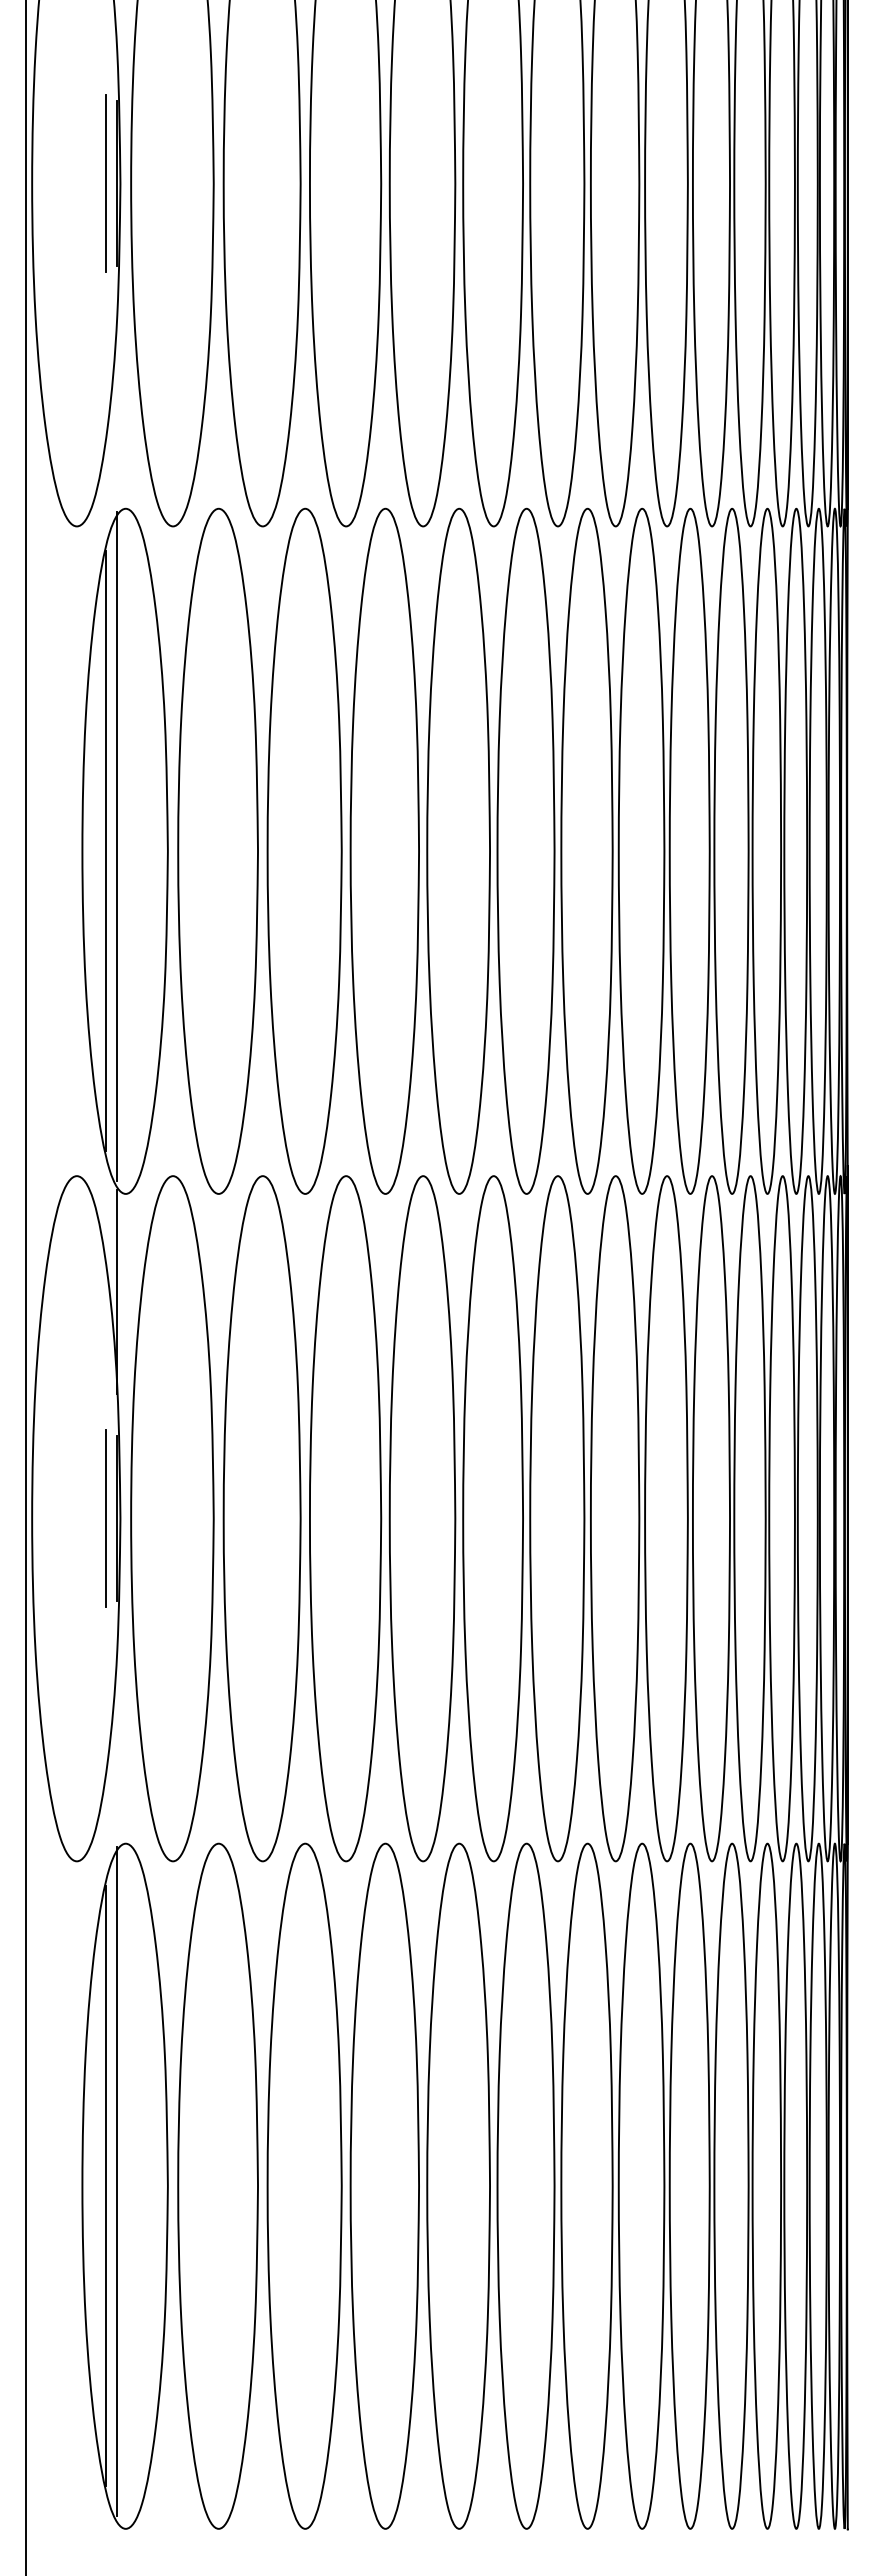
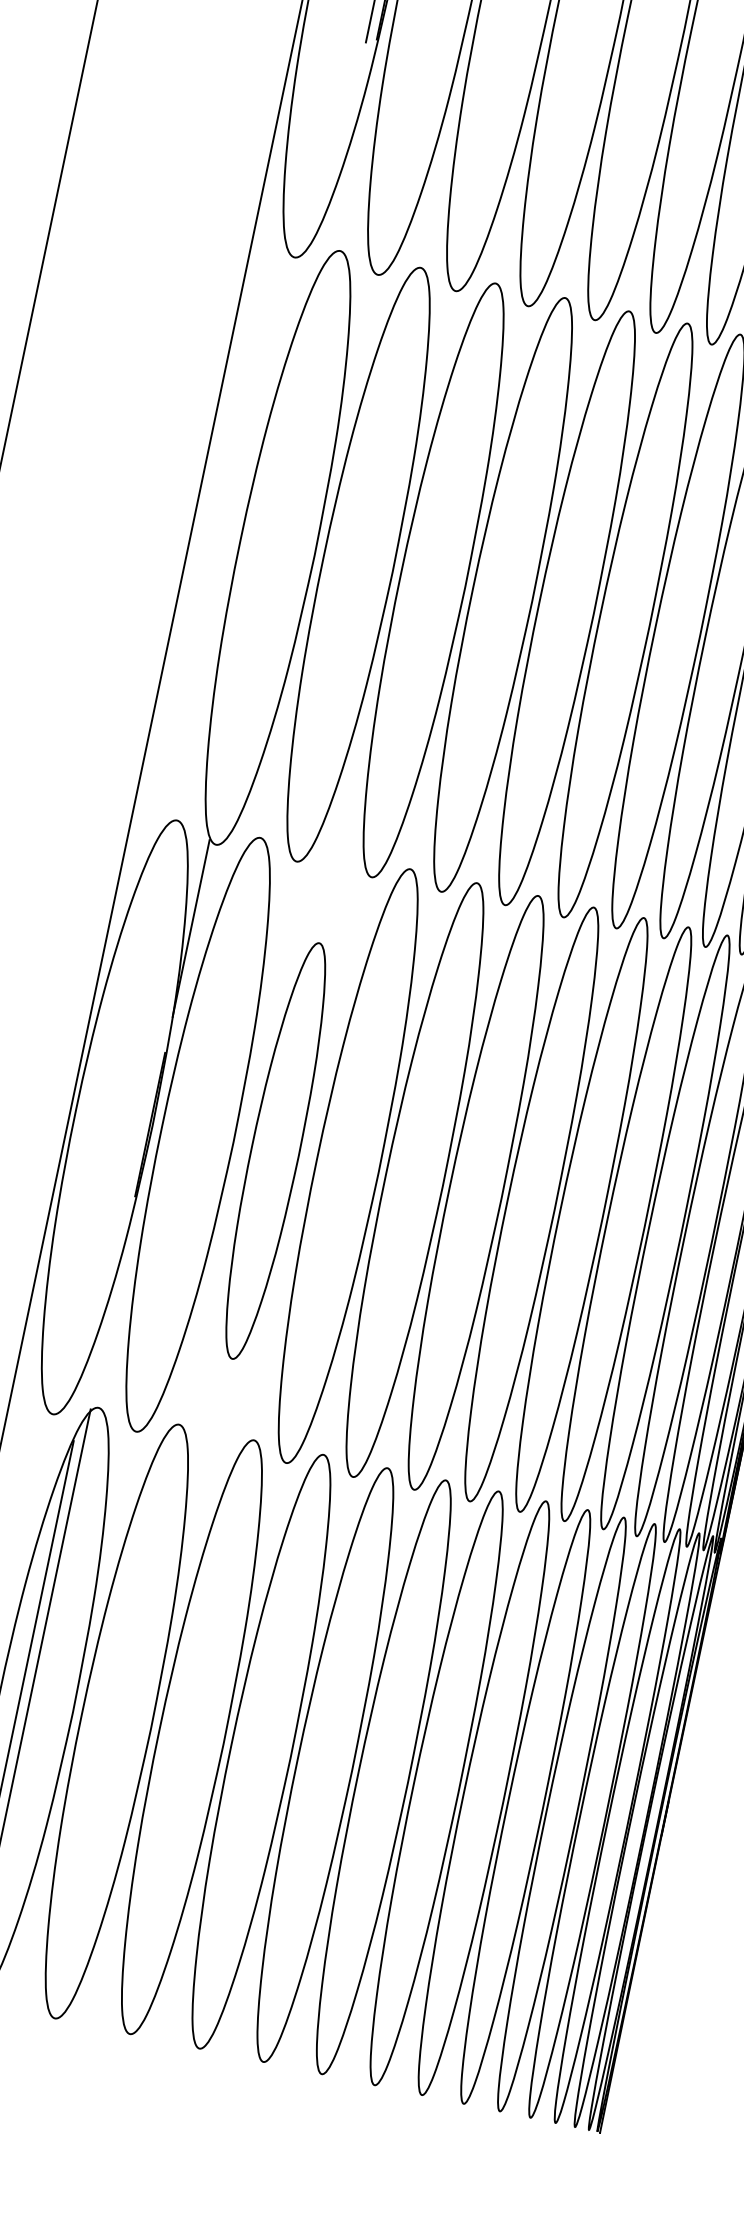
line: (117, 846) -> (271, 542), removed
line: (106, 851) -> (261, 544), removed
line: (106, 1518) -> (140, 1122), removed
part: (261, 1518) -> (274, 1150), size x0.7

